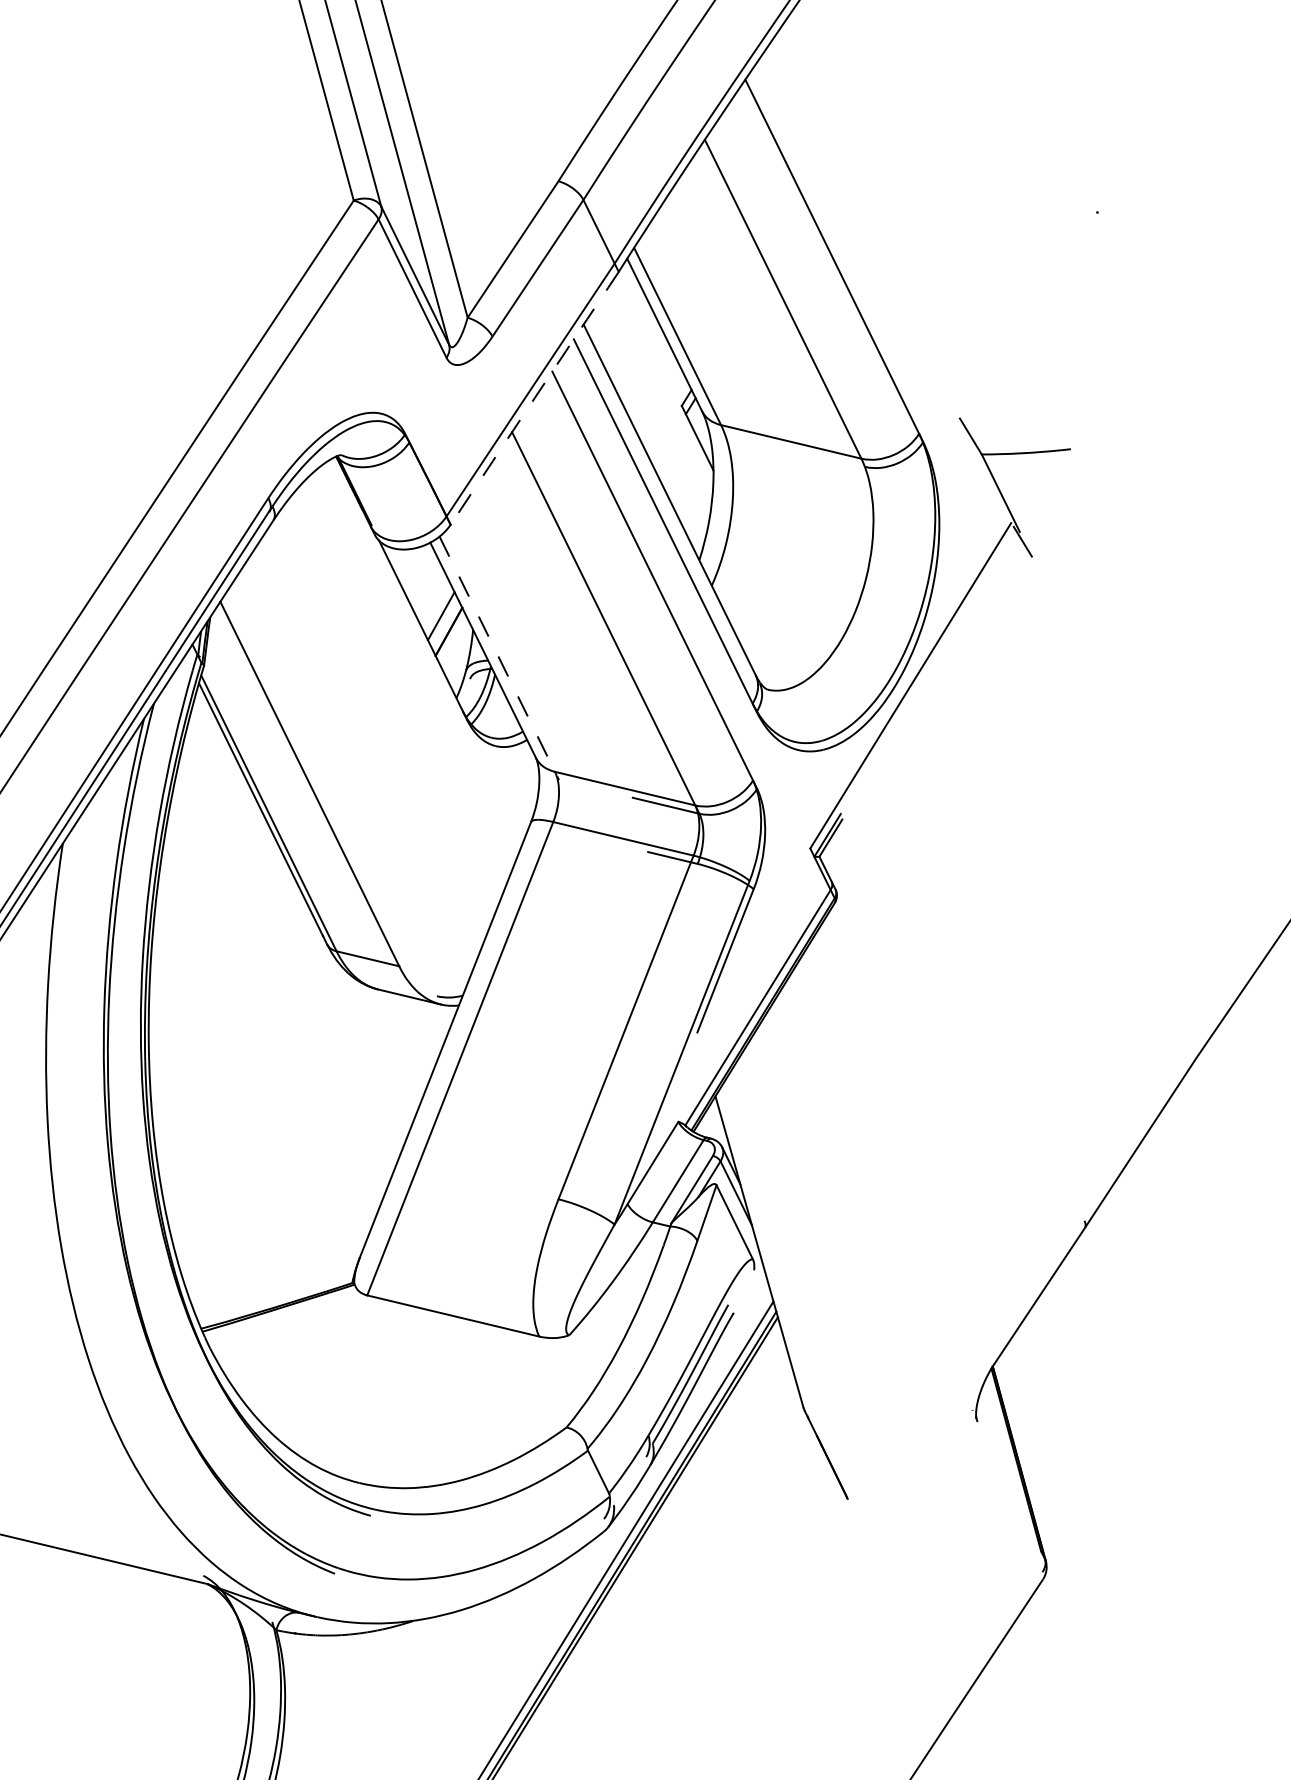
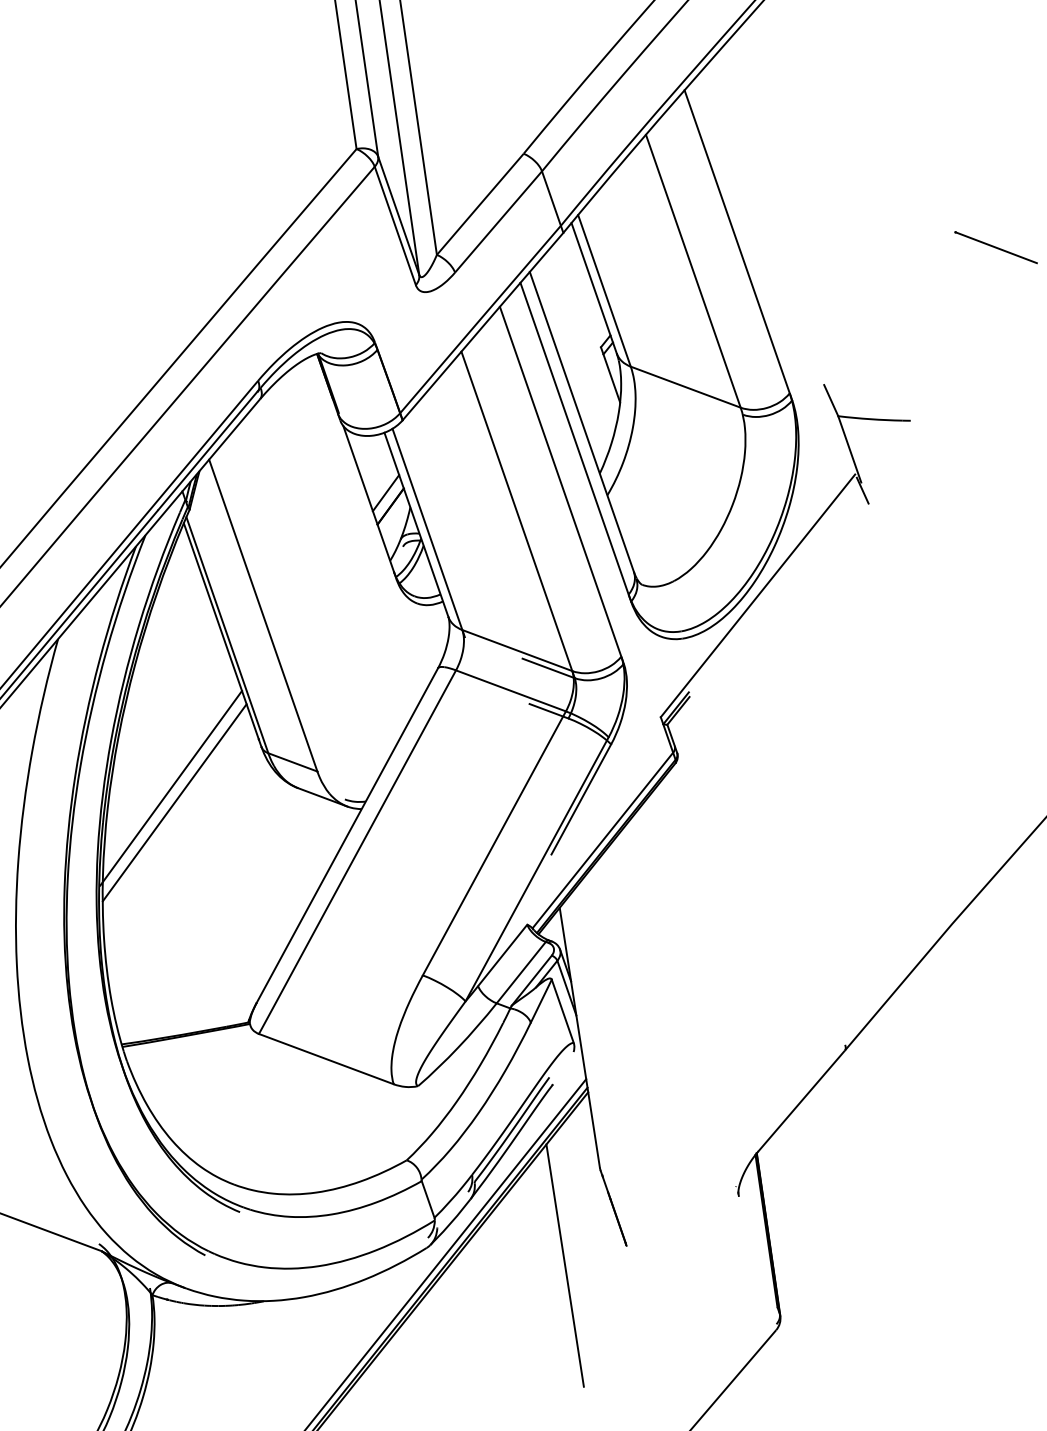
line: (1149, 224) -> (996, 247), added
arc: (534, 398) -> (482, 326), dashed -> solid
line: (499, 658) -> (428, 533), dashed -> solid
line: (223, 1008) -> (171, 788), added
line: (229, 1025) -> (174, 802), added
line: (775, 1532) -> (564, 1265), added

